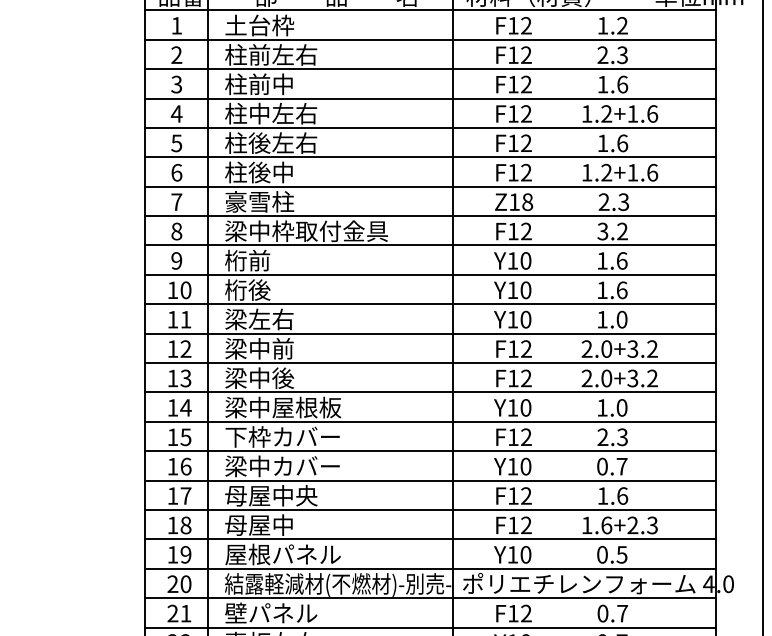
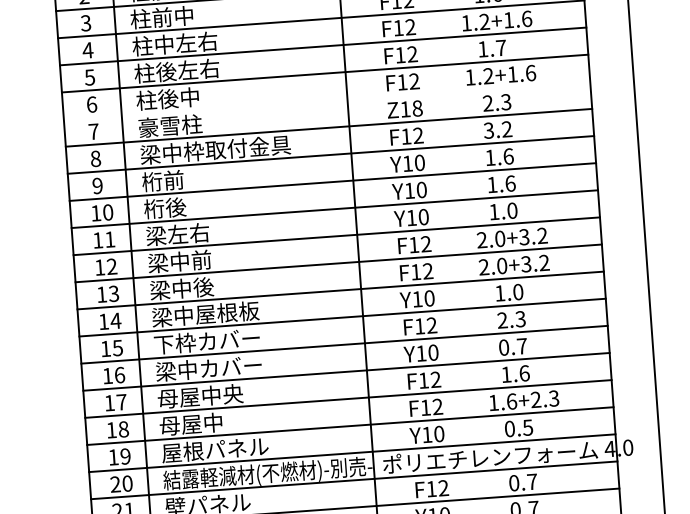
text: (622, 143) -> (501, 48), 1.6 -> 1.7
line: (430, 186) -> (326, 100), removed

